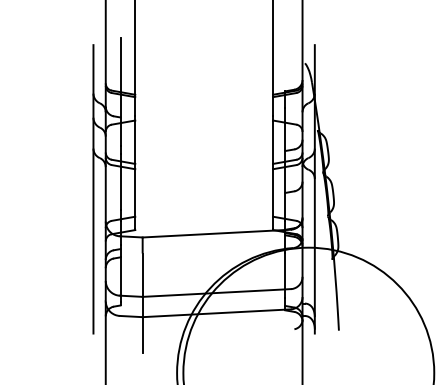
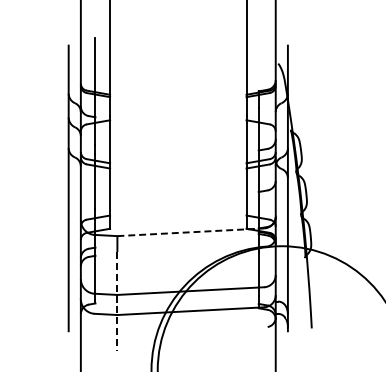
line: (217, 233) -> (191, 232), solid -> dashed
line: (142, 303) -> (117, 301), solid -> dashed

